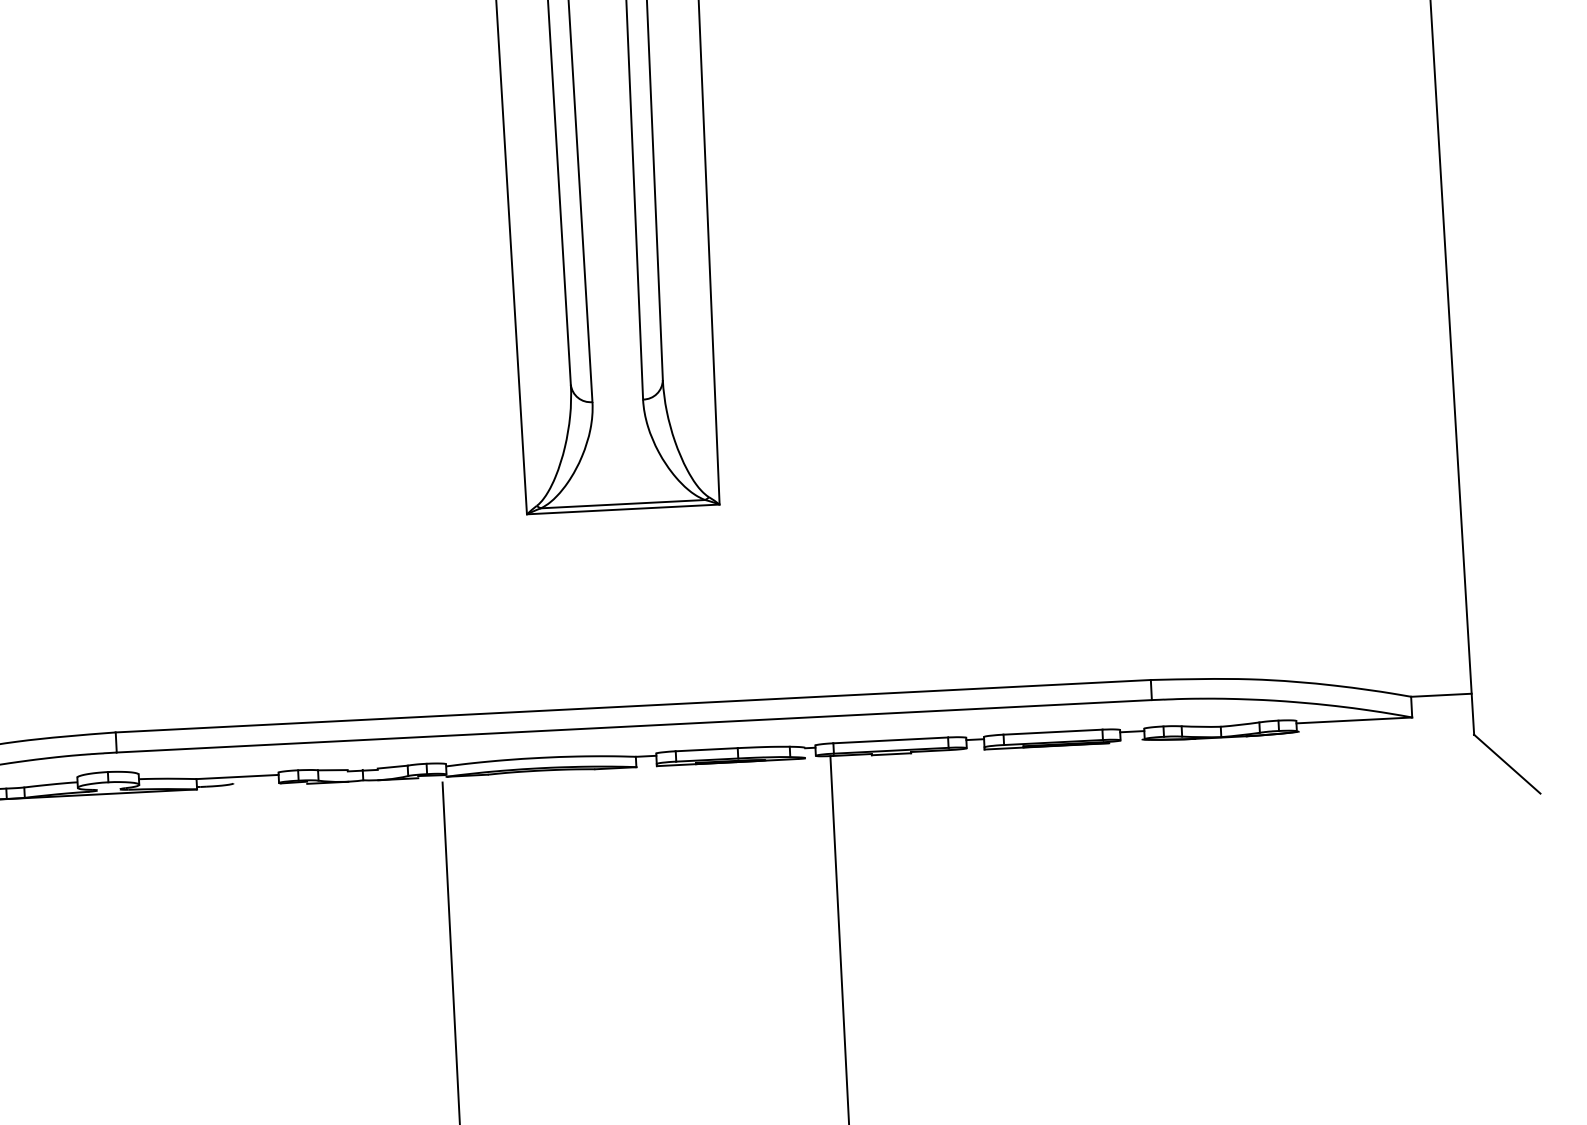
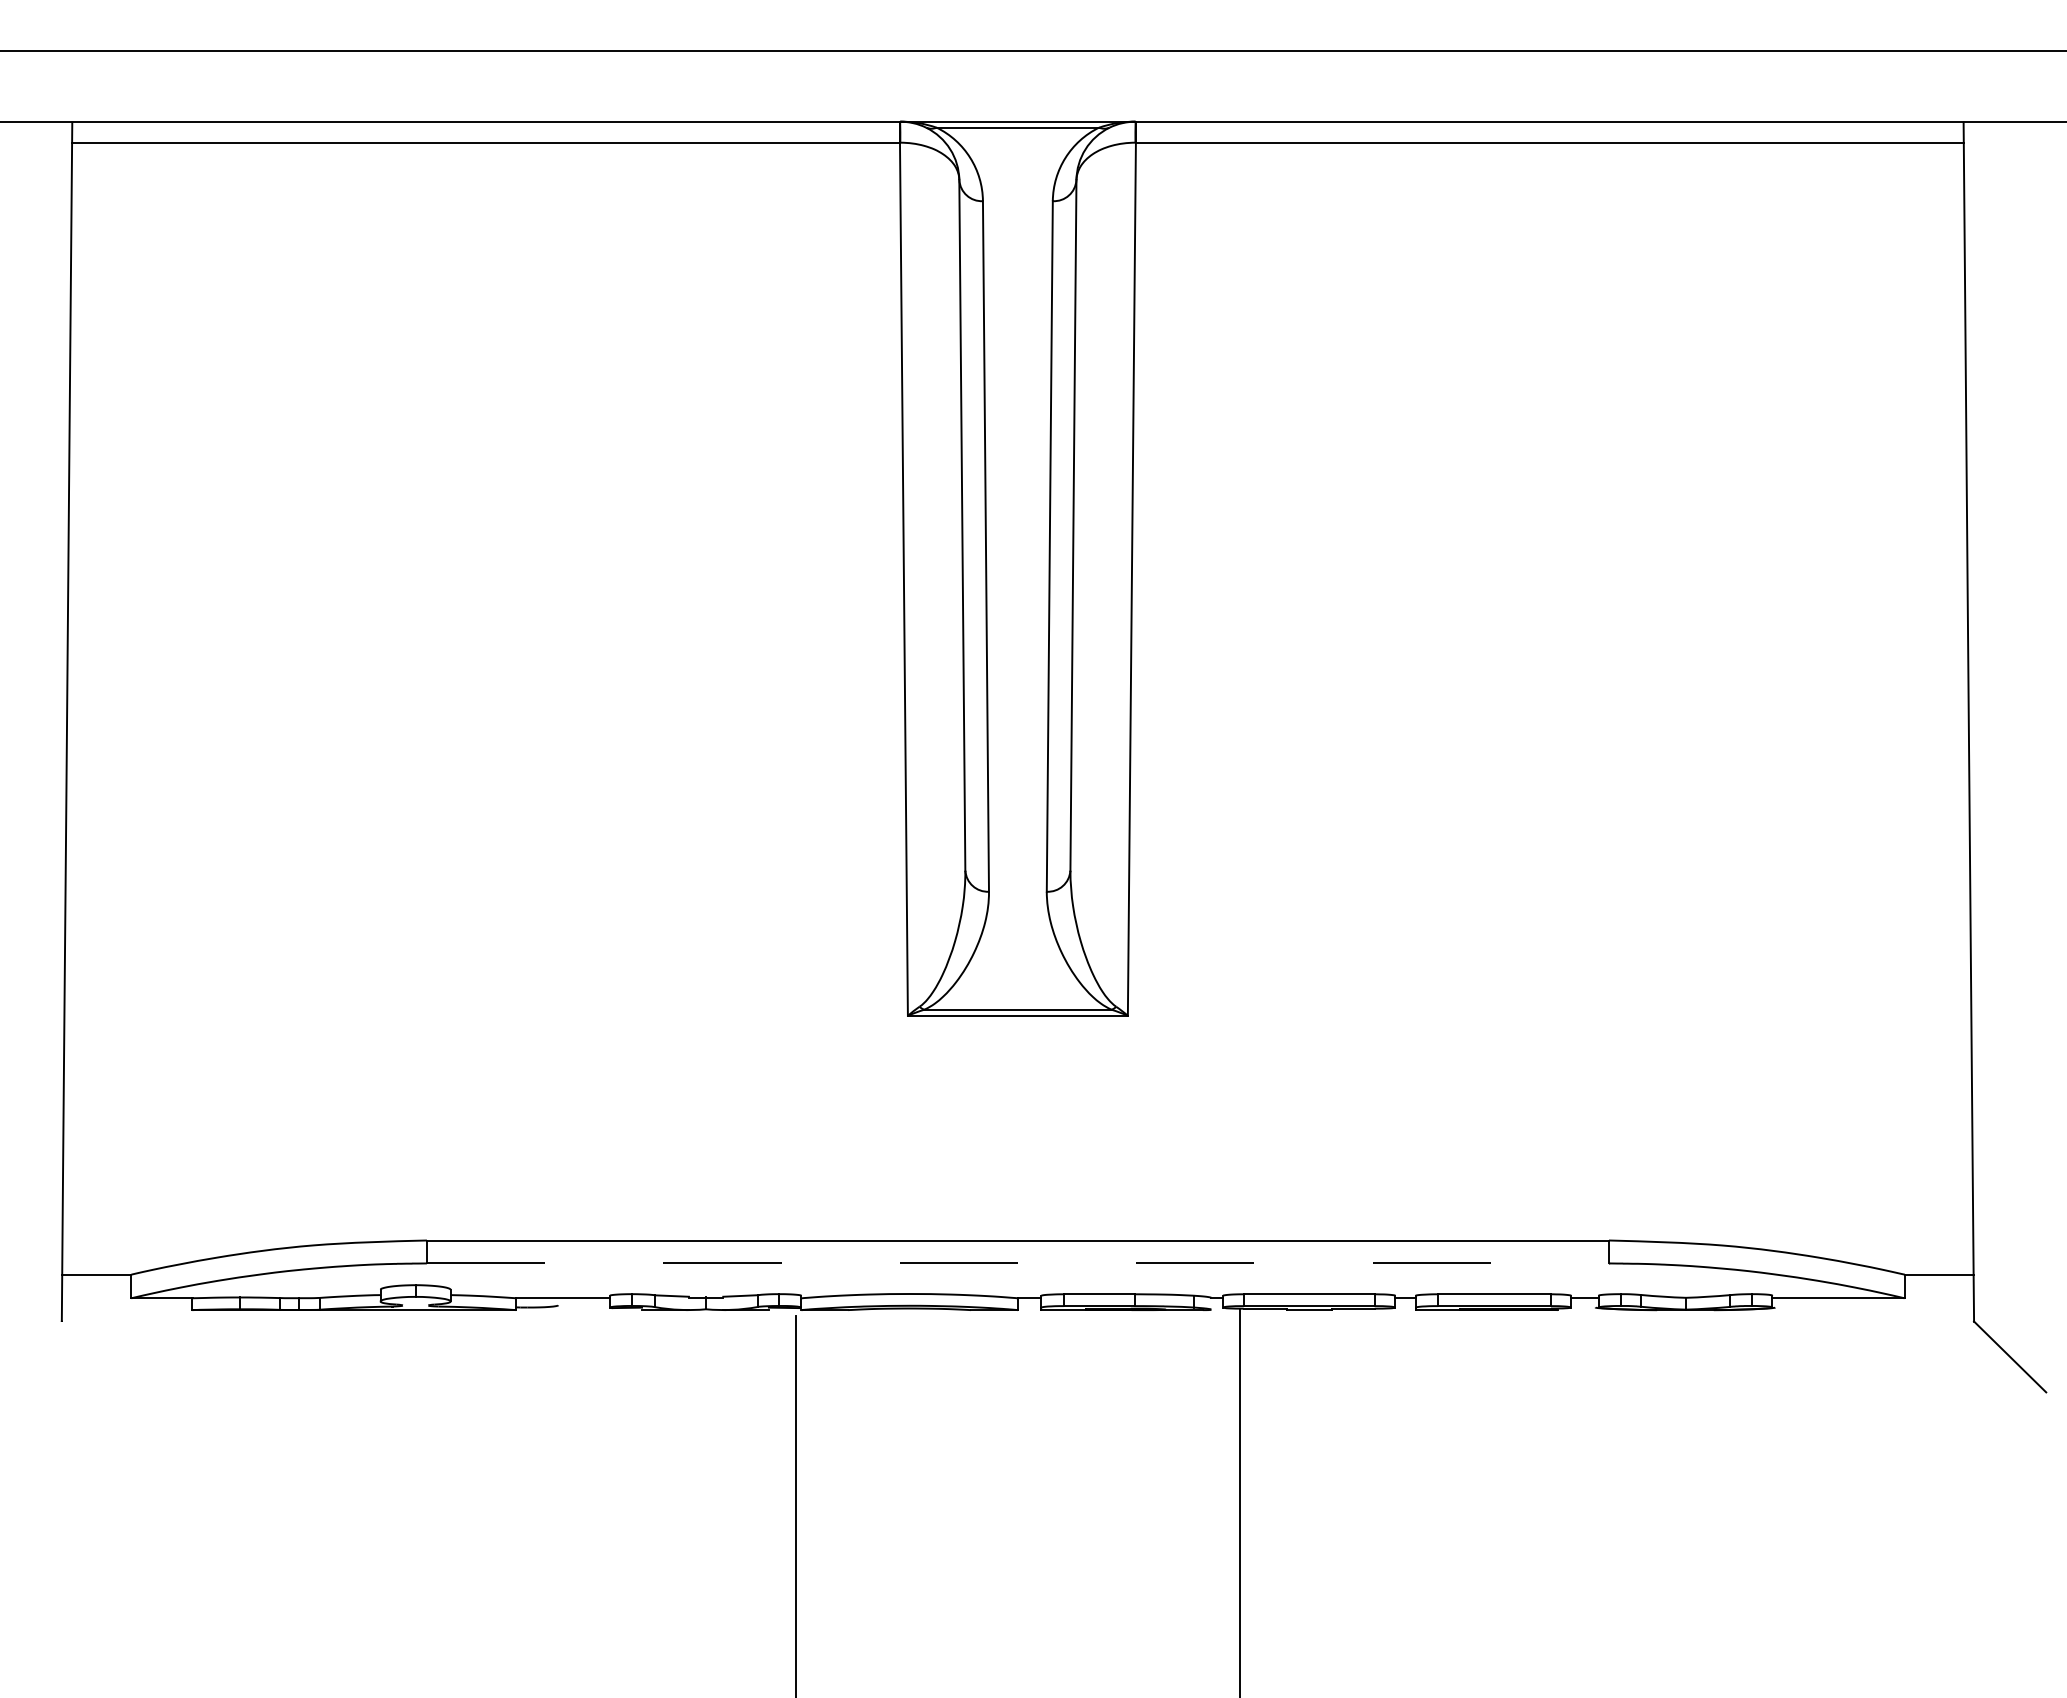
line: (634, 726) -> (1018, 1263), solid -> dashed

